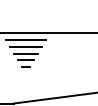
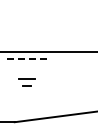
line: (25, 39) -> (26, 58), solid -> dashed
line: (25, 46) -> (26, 65), removed
line: (25, 53) -> (26, 72), removed

